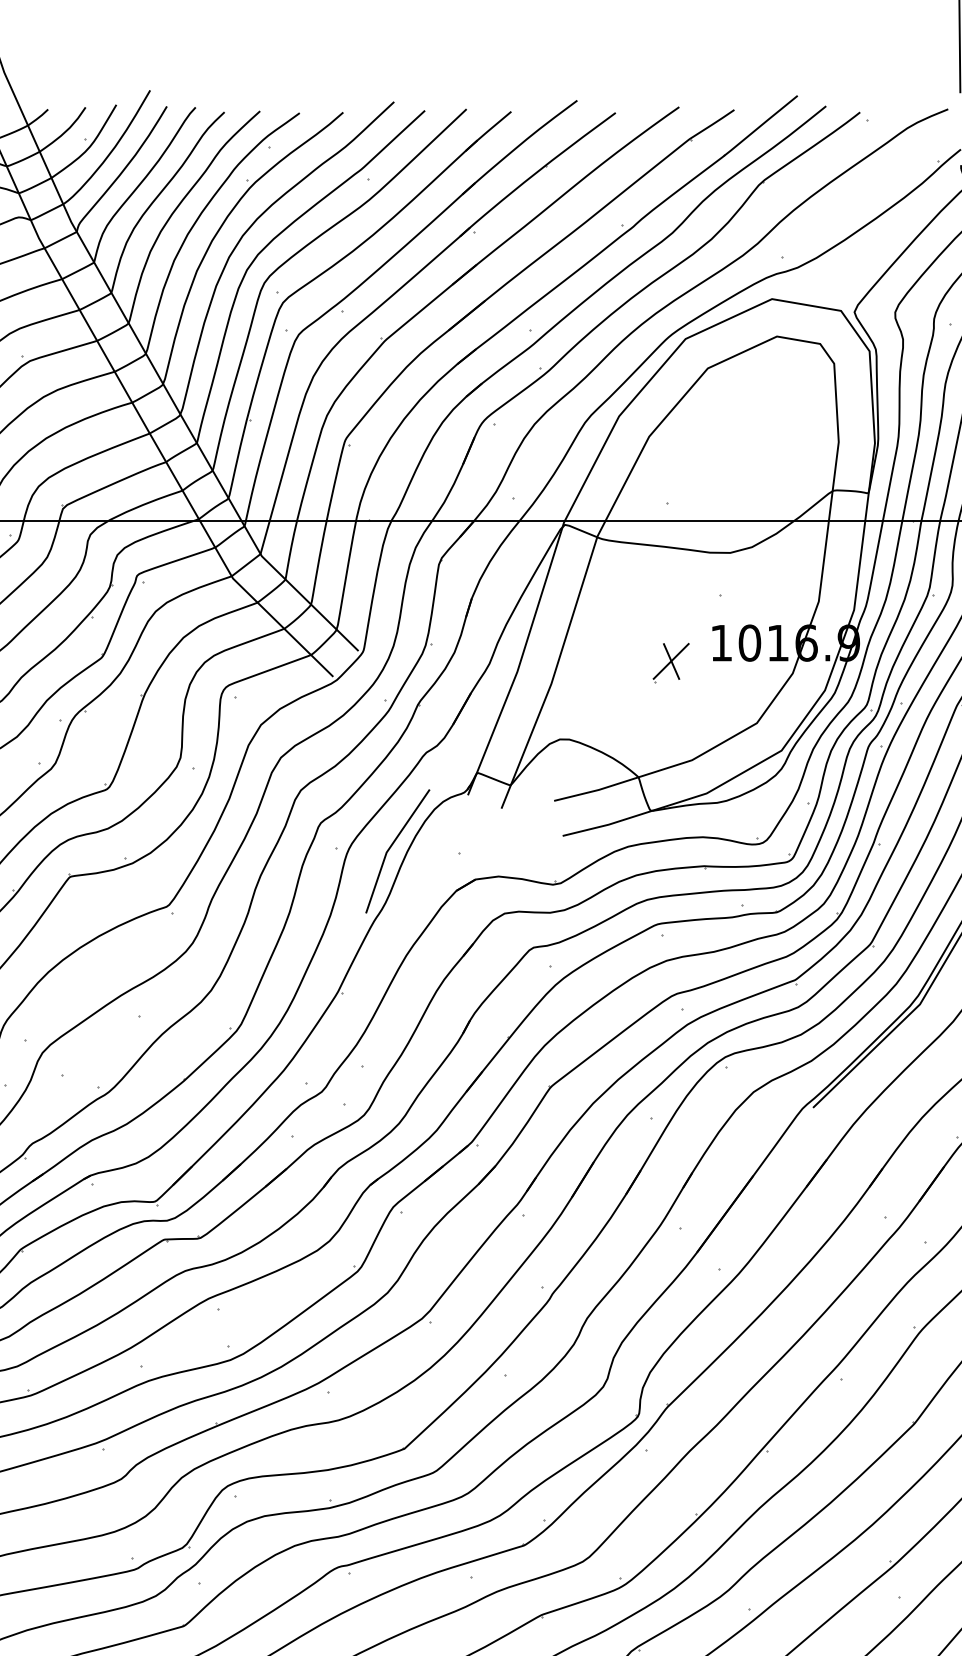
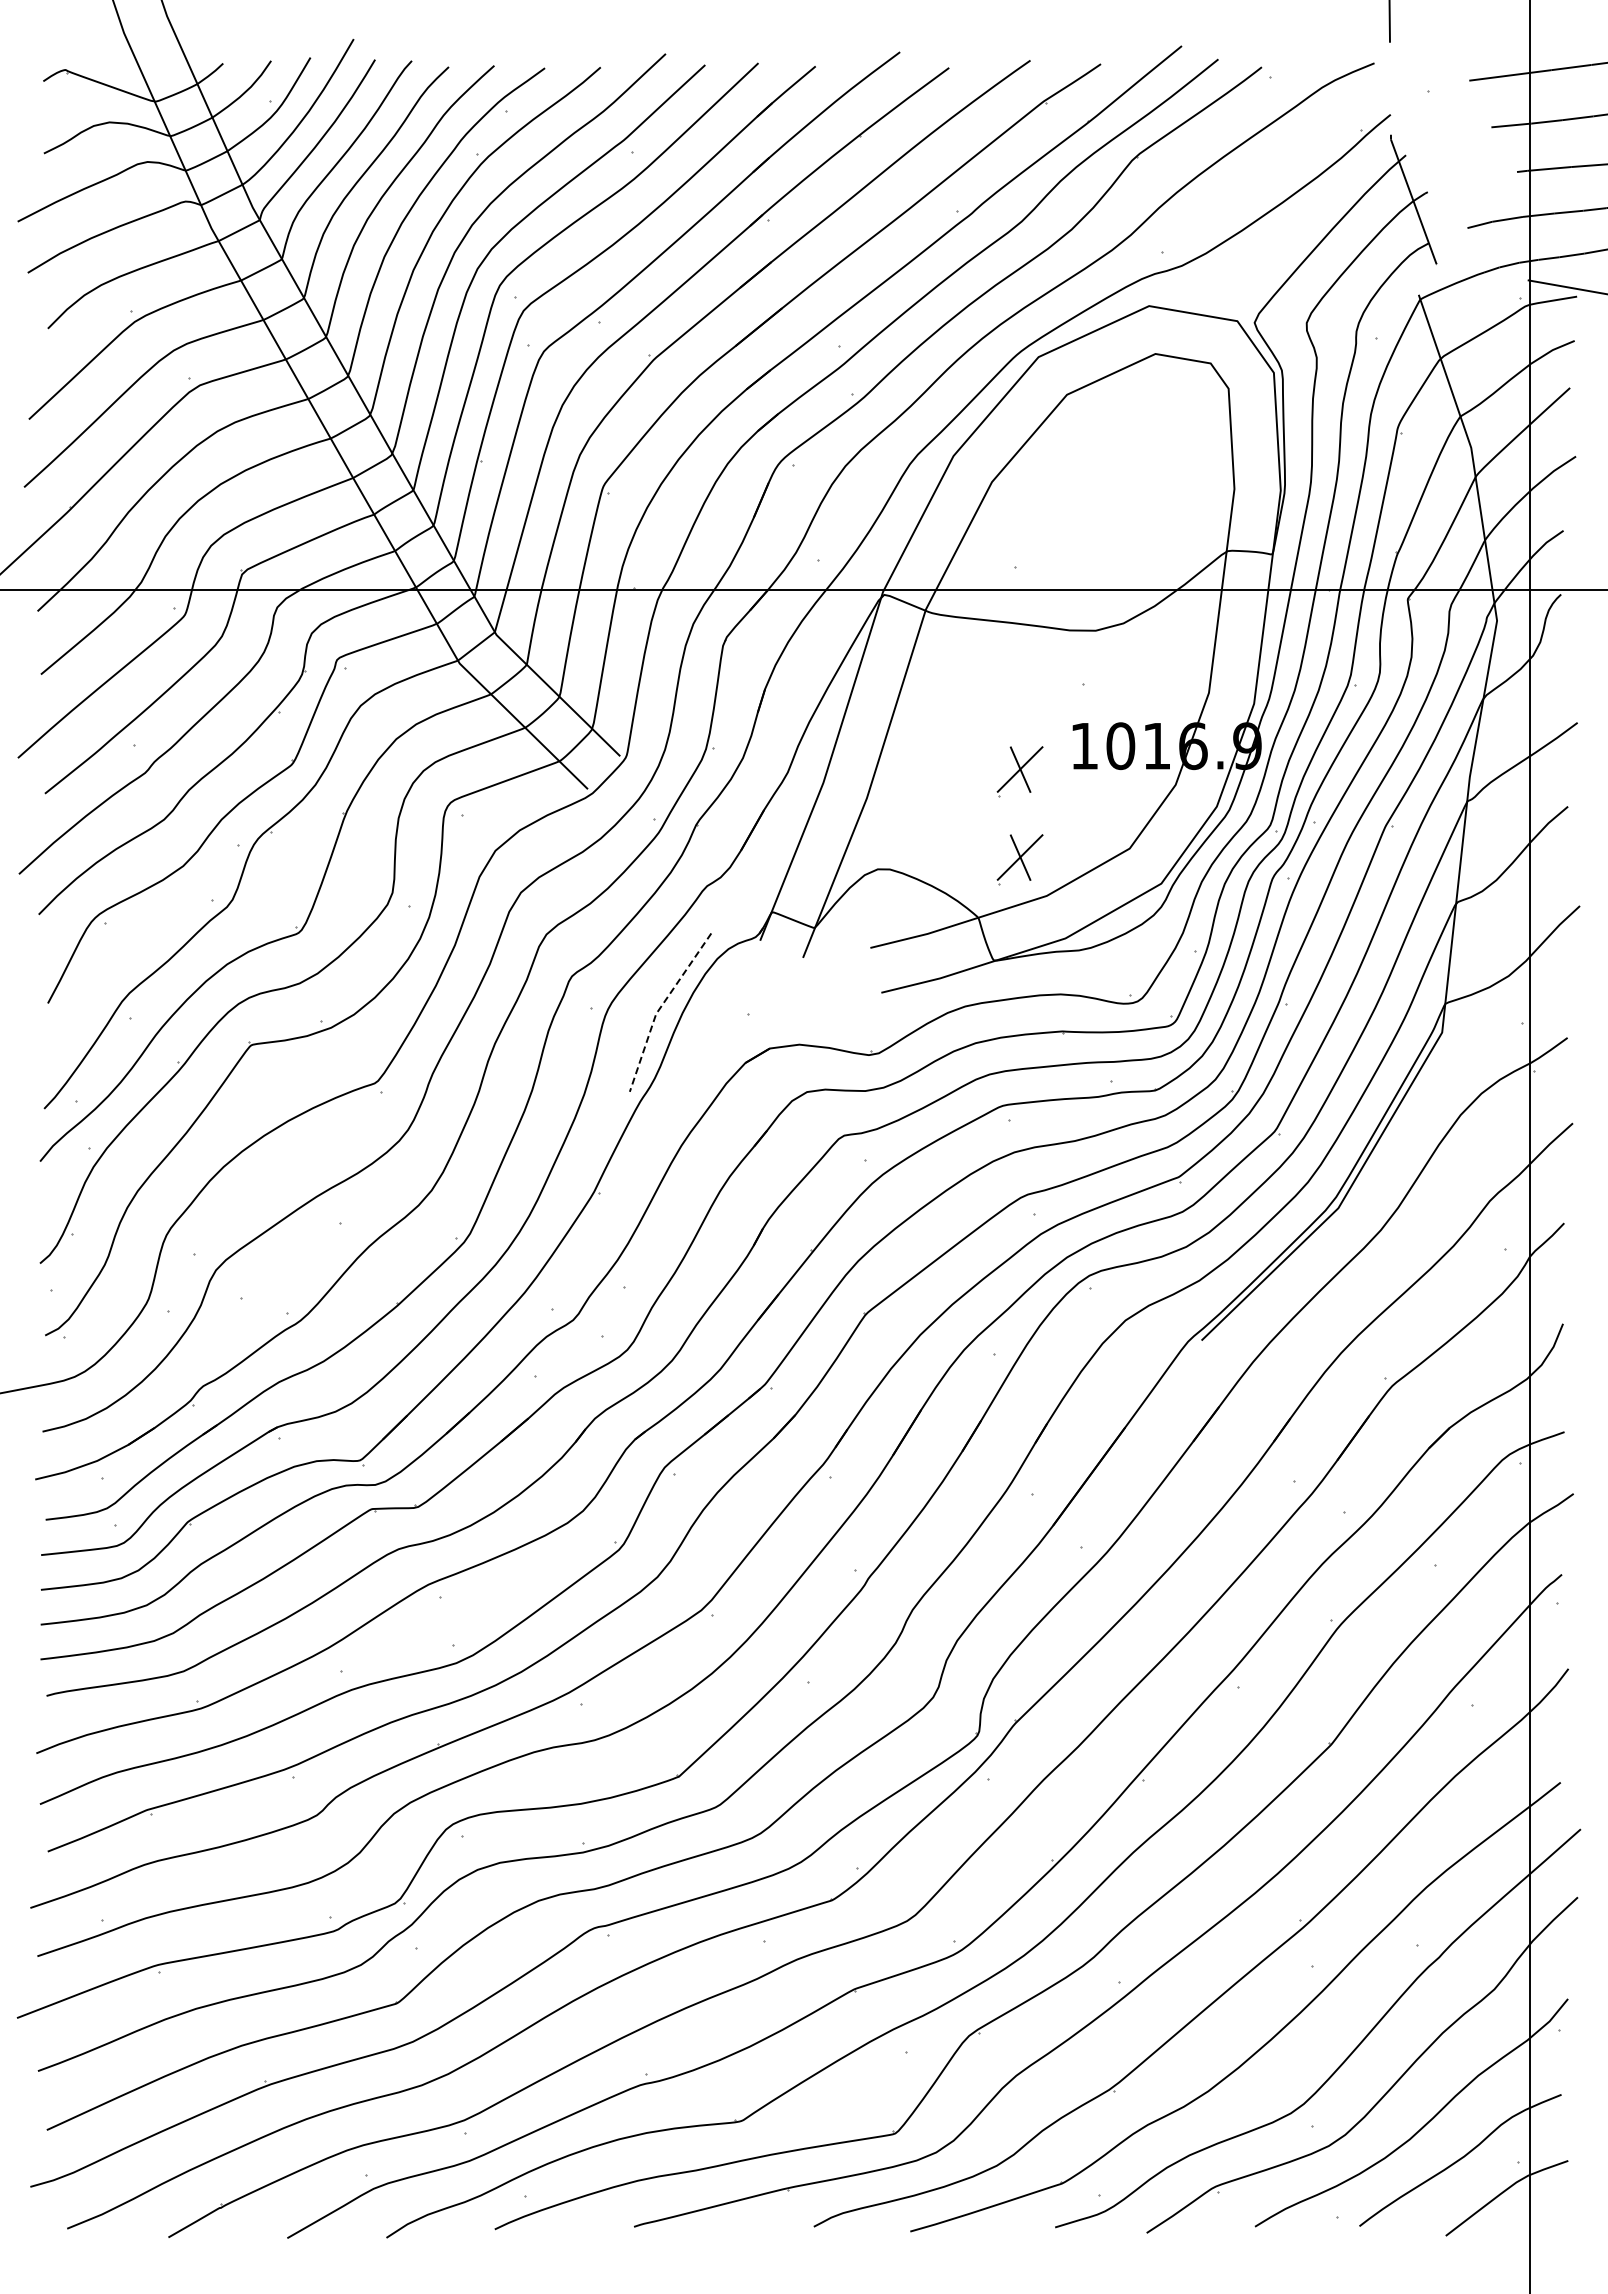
part: (670, 731) -> (1019, 859), added
line: (390, 848) -> (660, 1008), solid -> dashed

